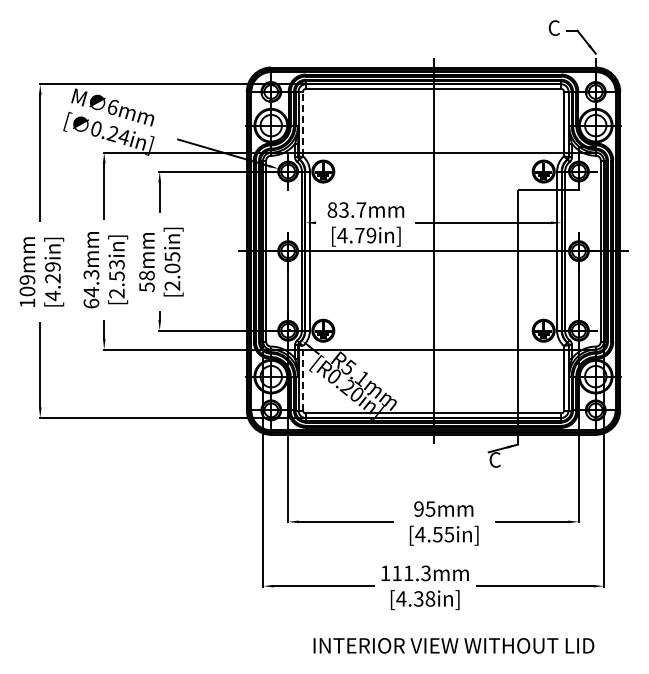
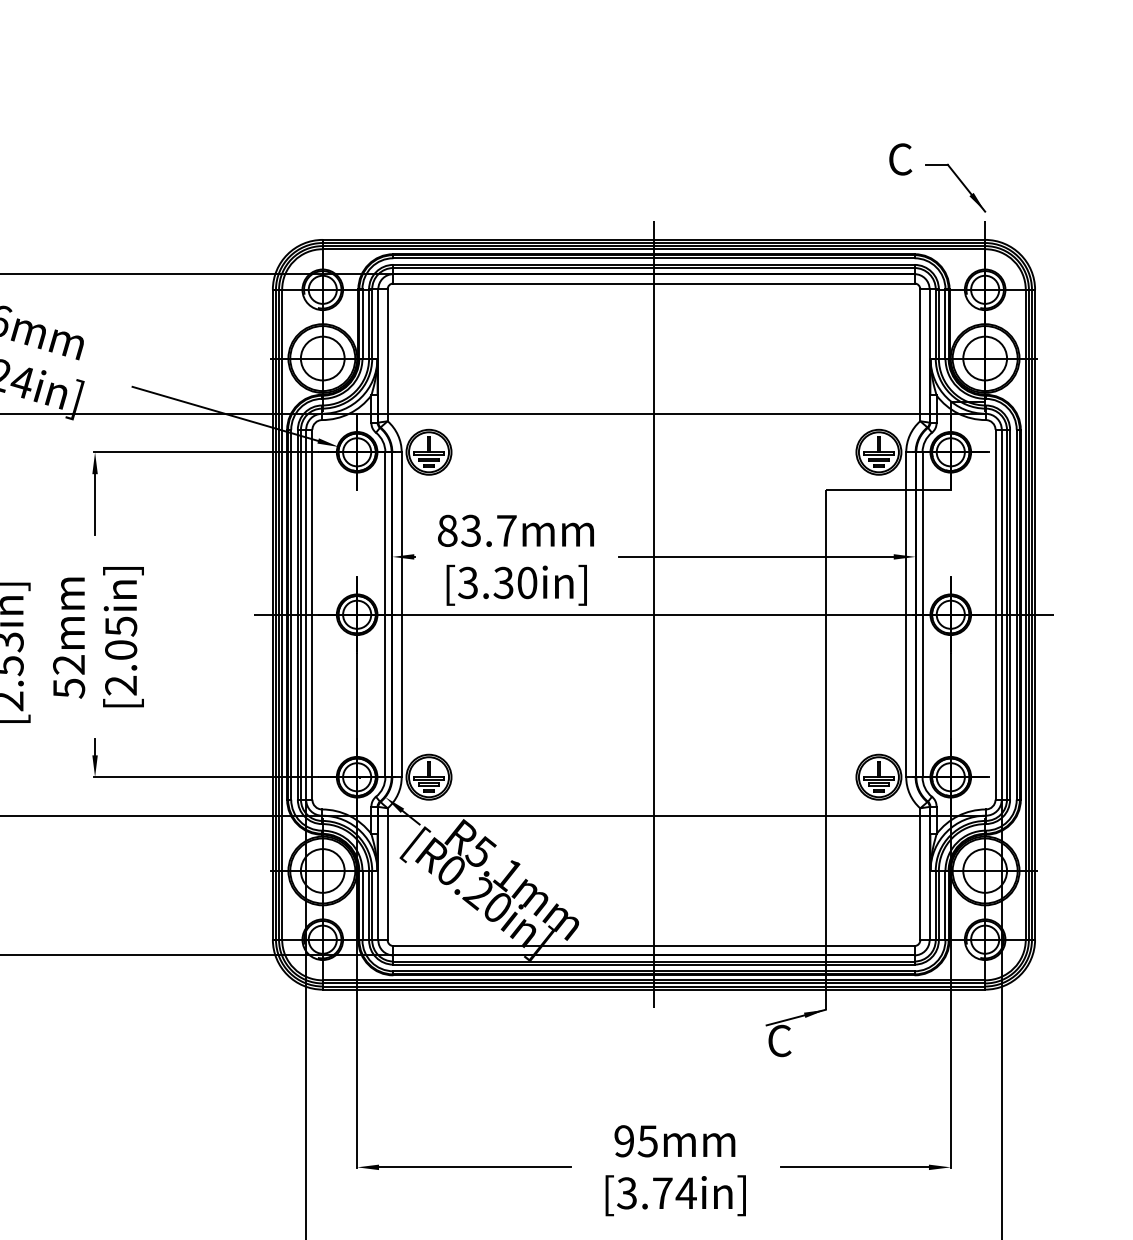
line: (303, 123) -> (388, 354), dashed -> solid
text: (356, 235) -> (496, 582), [4.79in] -> [3.30in]
text: (146, 275) -> (68, 664), 58mm -> 52mm
line: (303, 377) -> (388, 872), dashed -> solid
text: (434, 534) -> (655, 1193), [4.55in] -> [3.74in]

